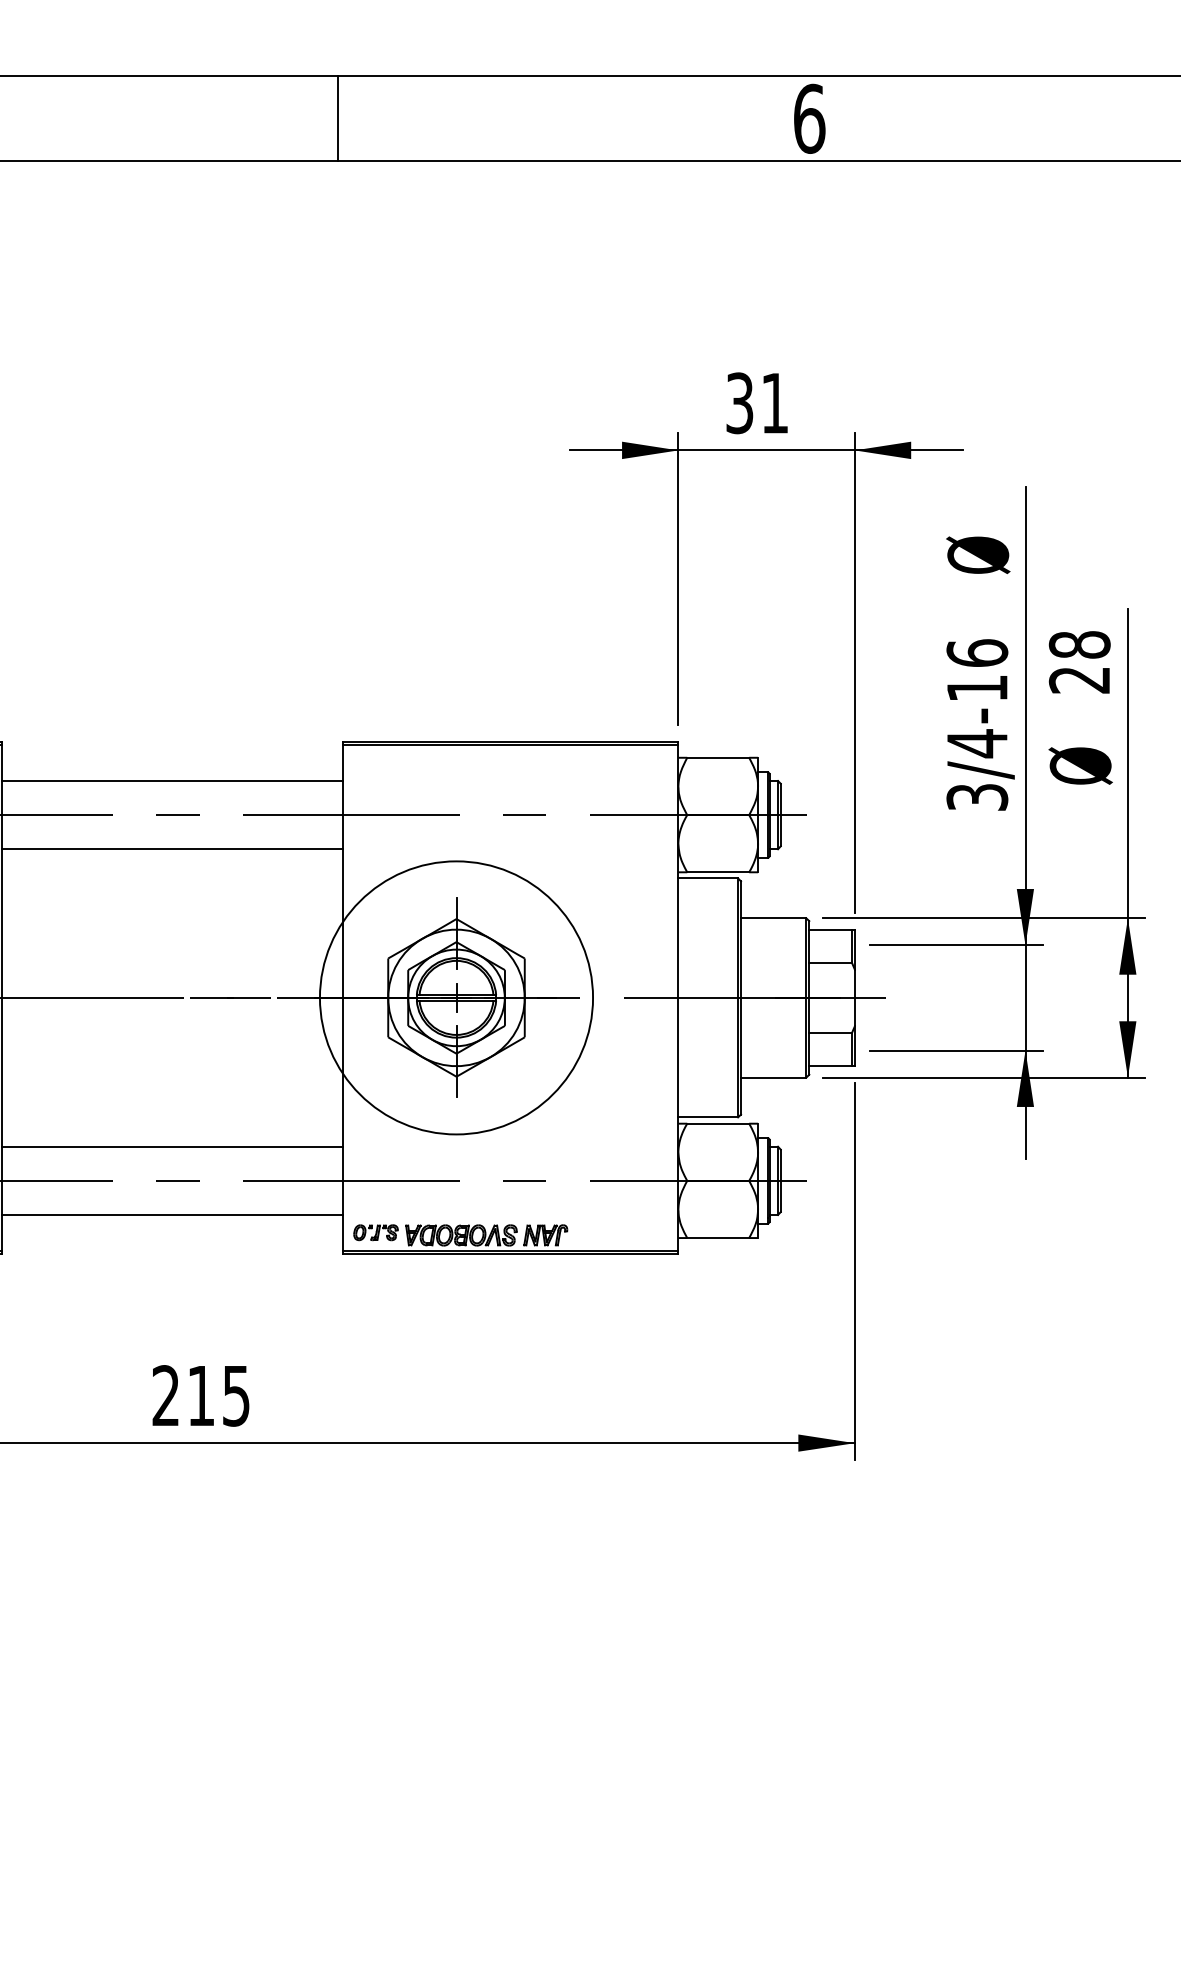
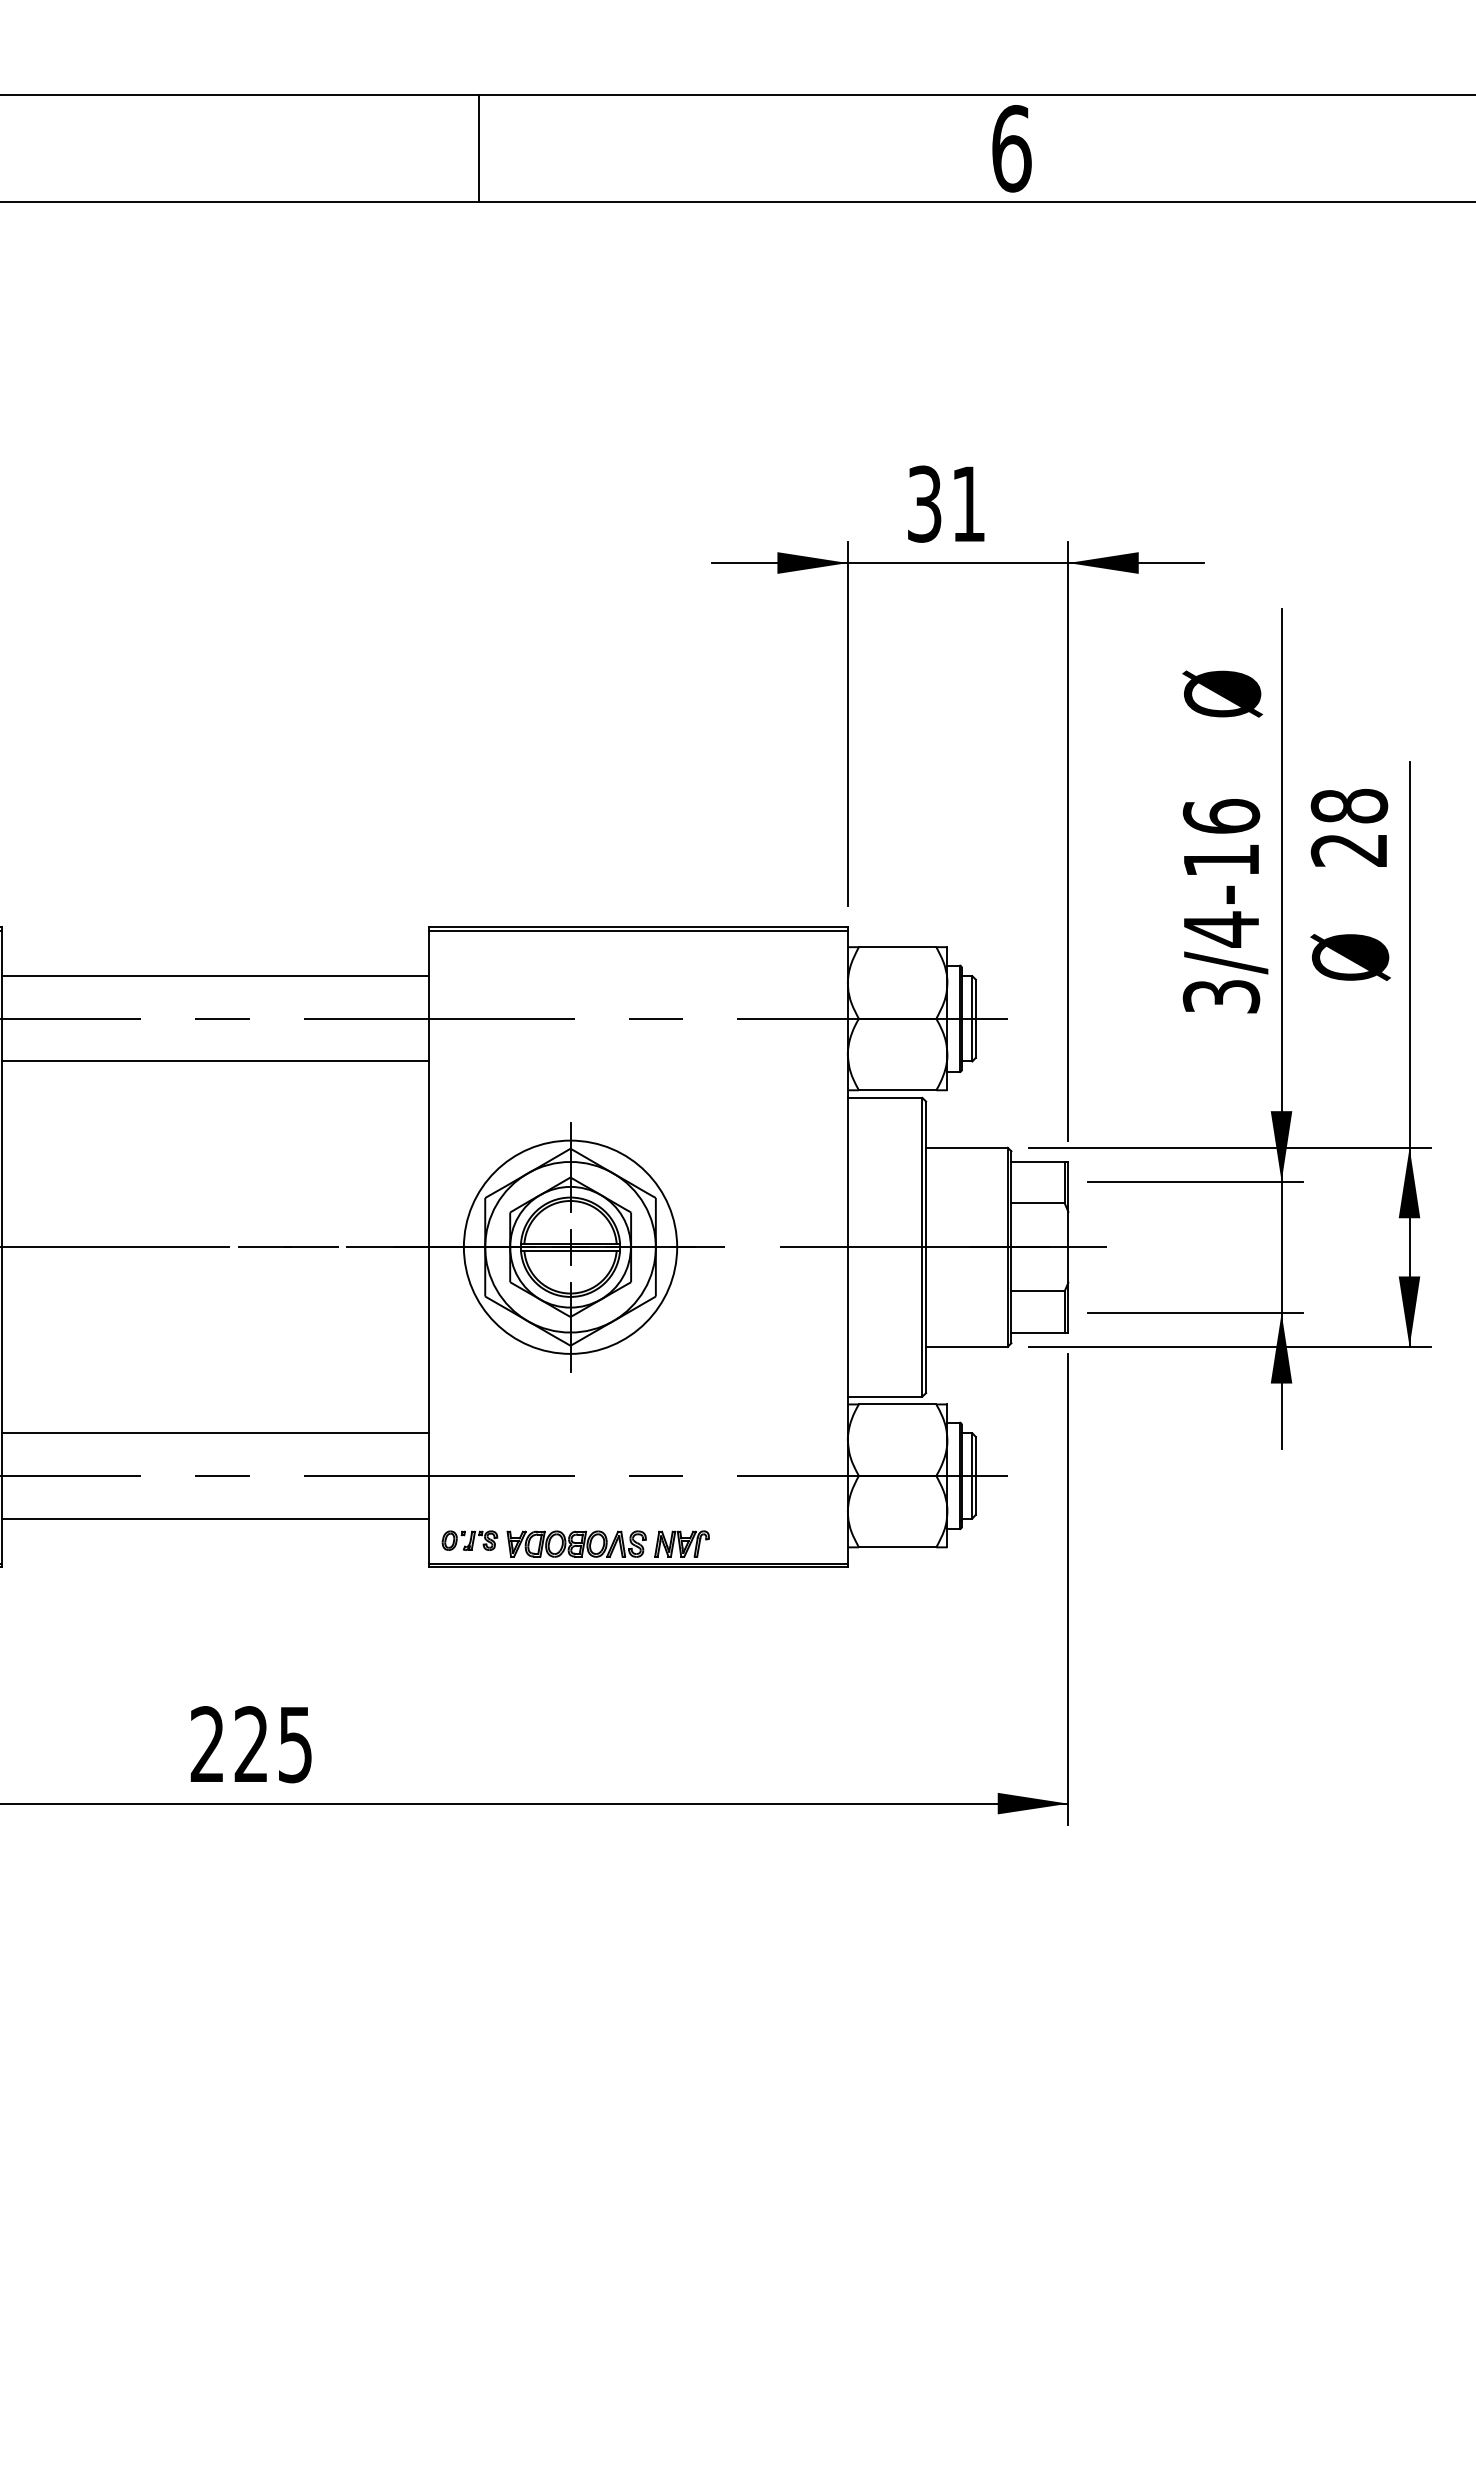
line: (337, 118) -> (479, 148), moved
circle: (456, 997) -> (570, 1246), size x0.62
text: (200, 1395) -> (250, 1744), 215 -> 225

